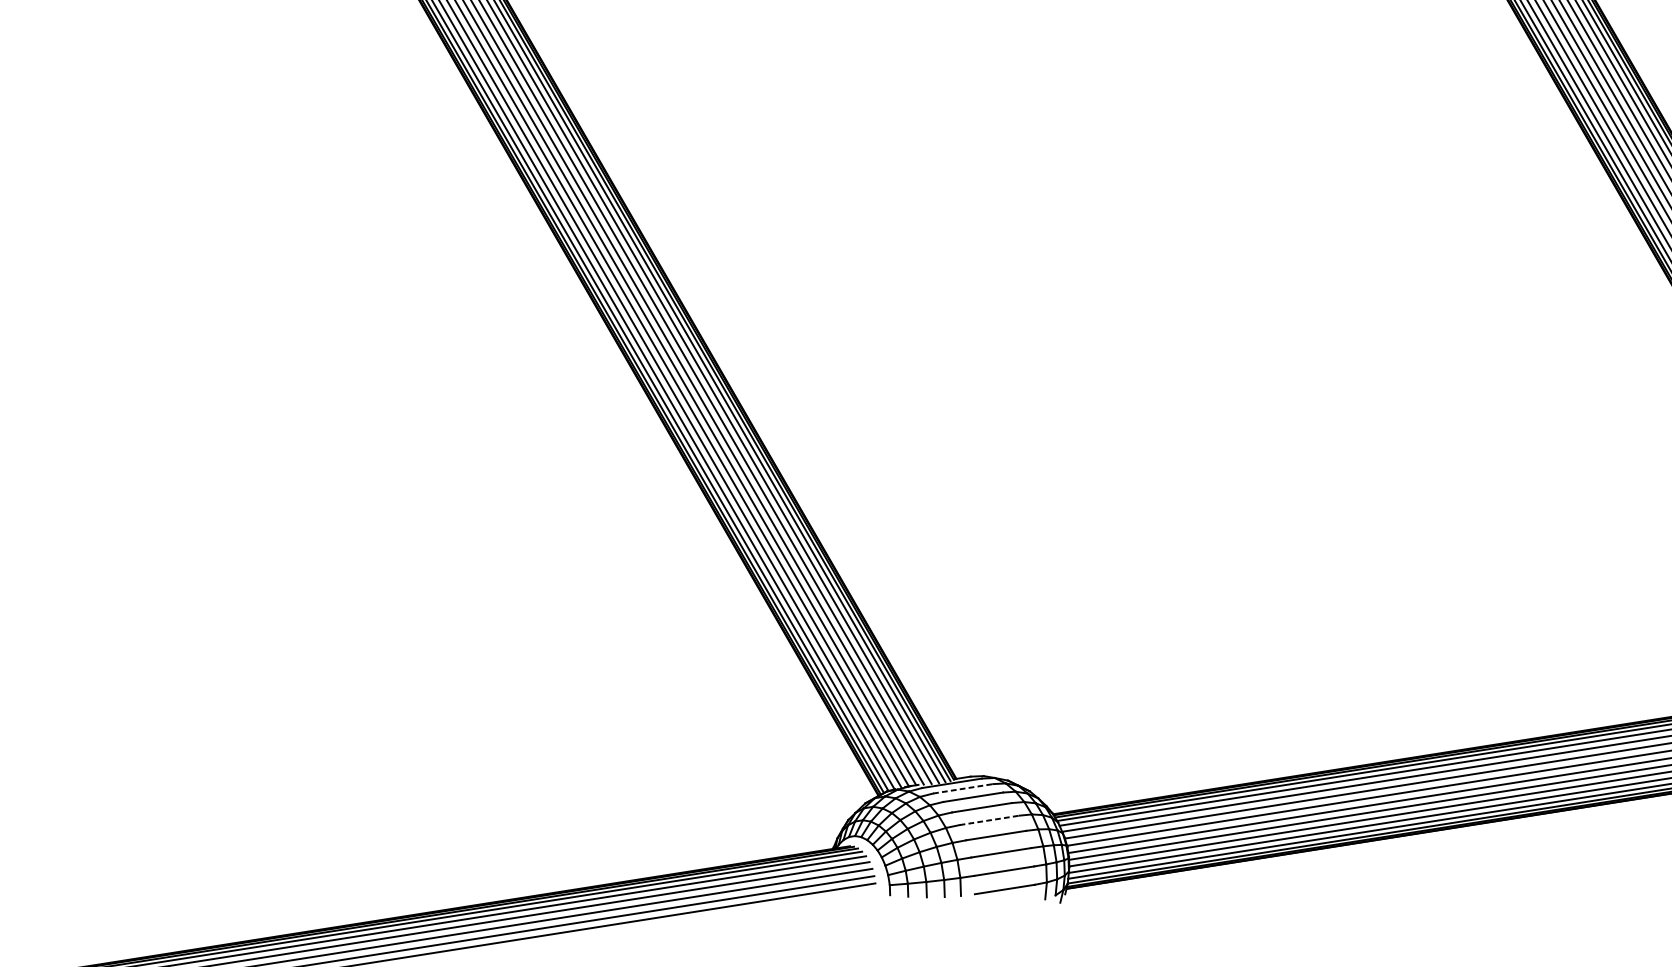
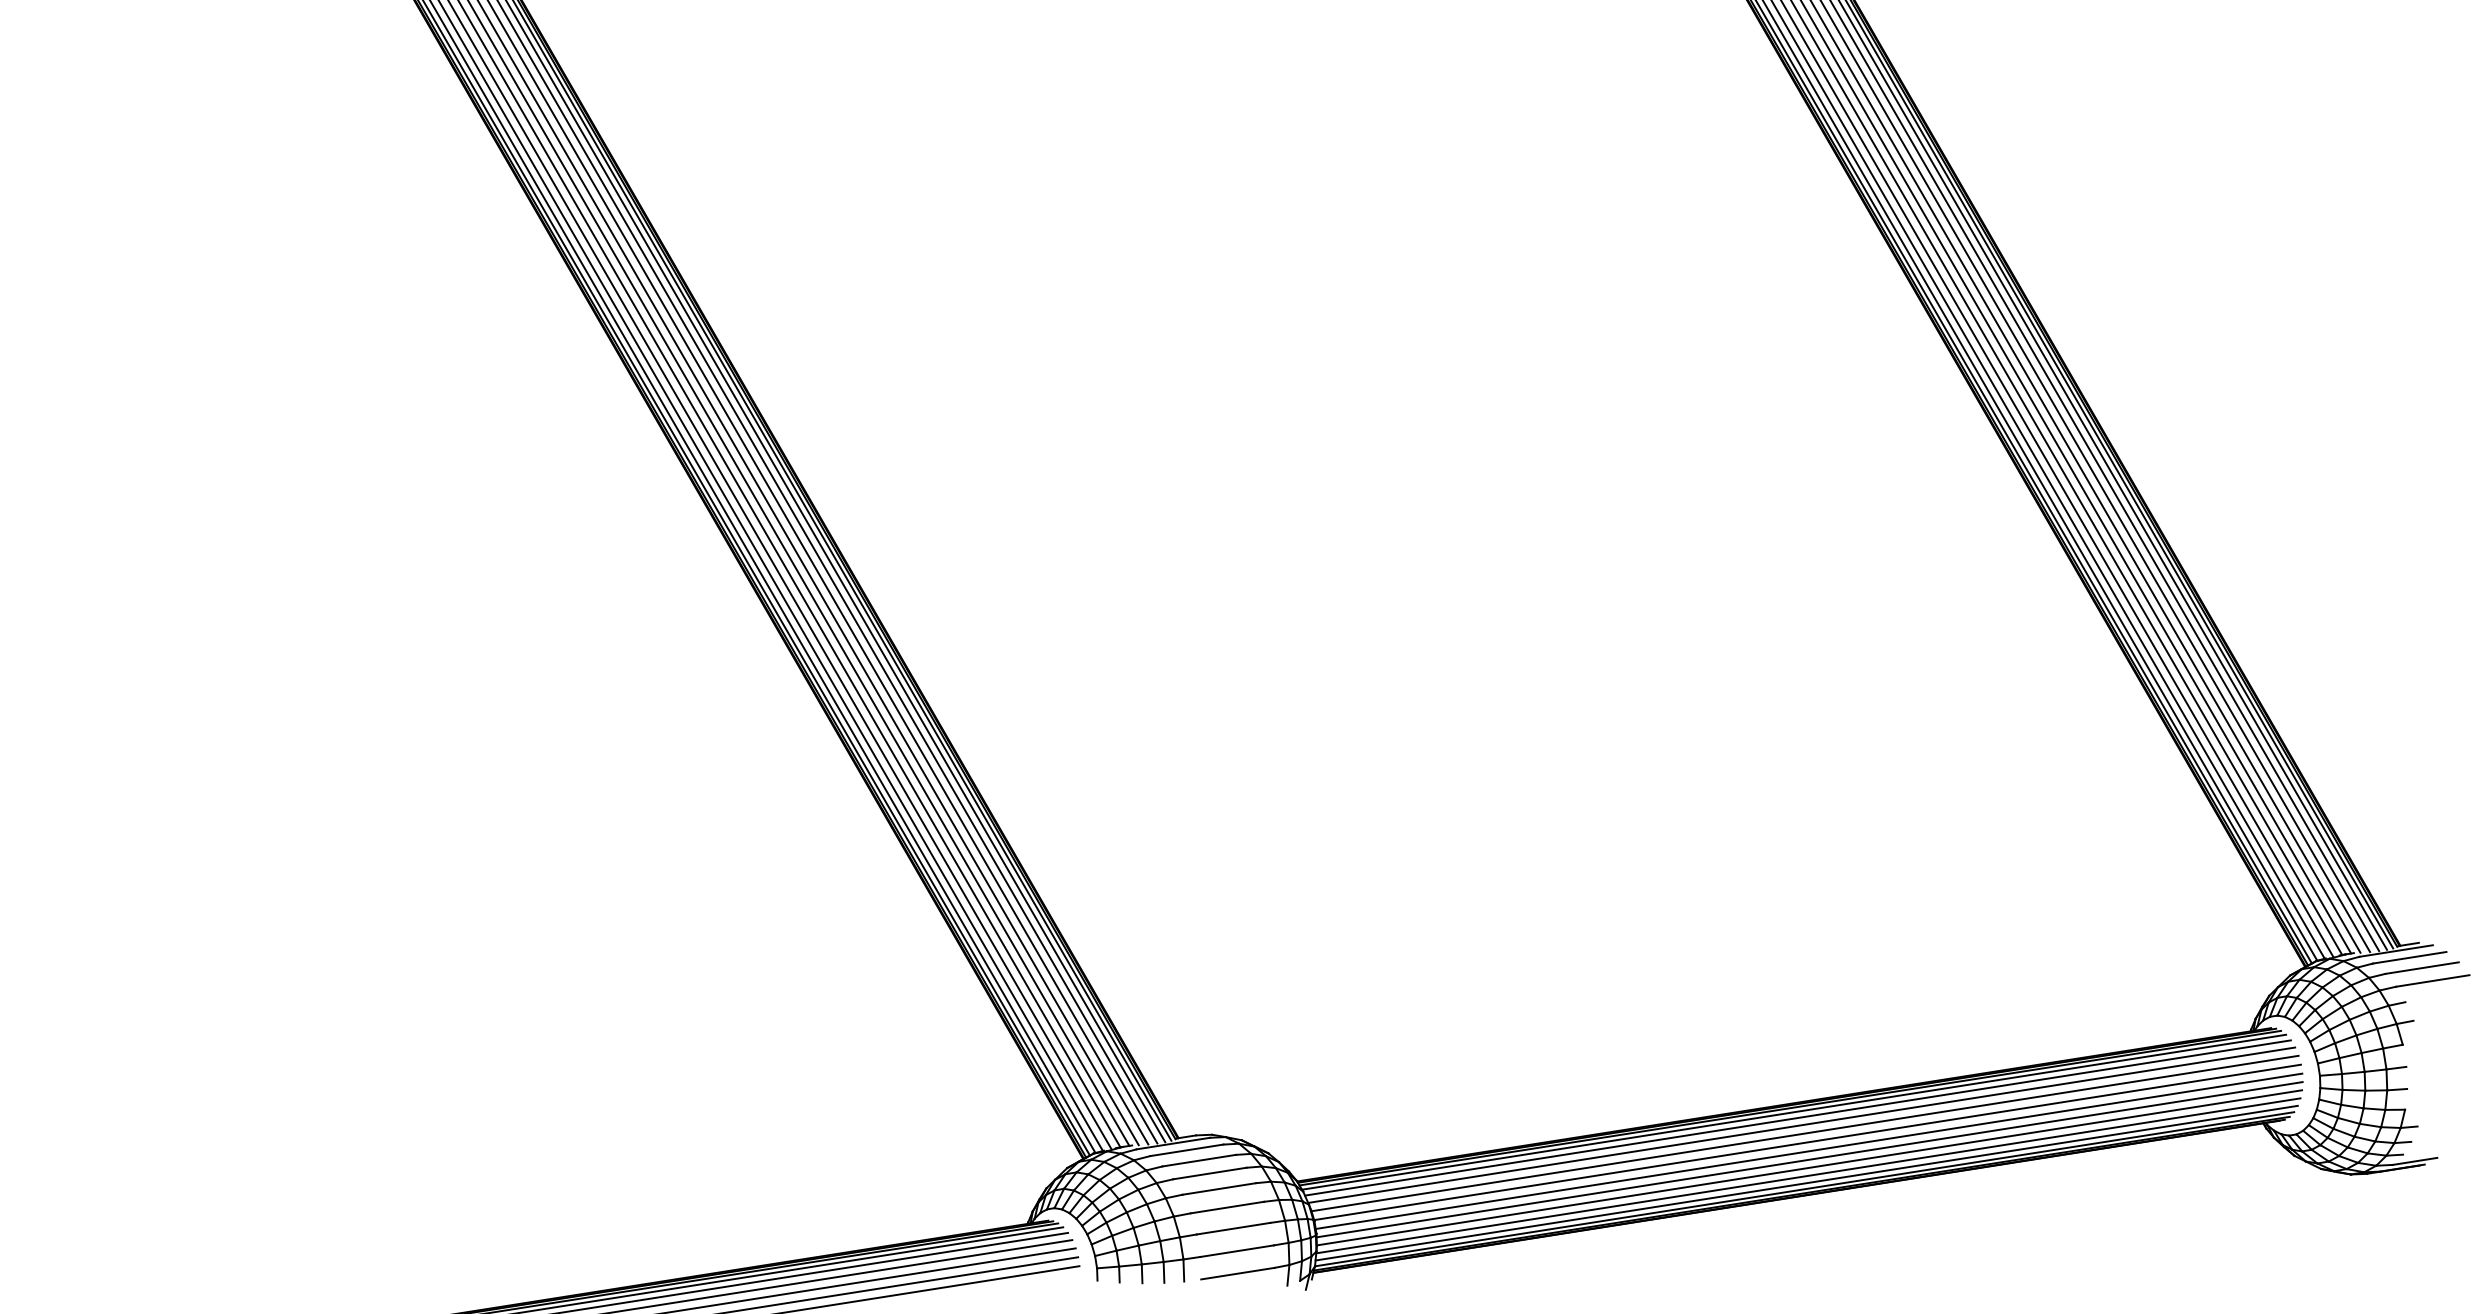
line: (963, 788) -> (1187, 1150), dashed -> solid
line: (989, 819) -> (1219, 1188), dashed -> solid

